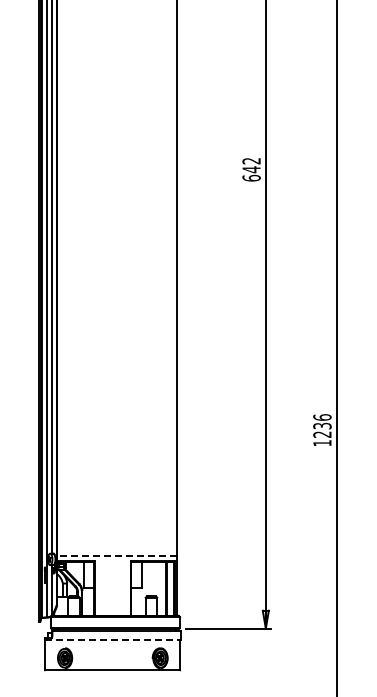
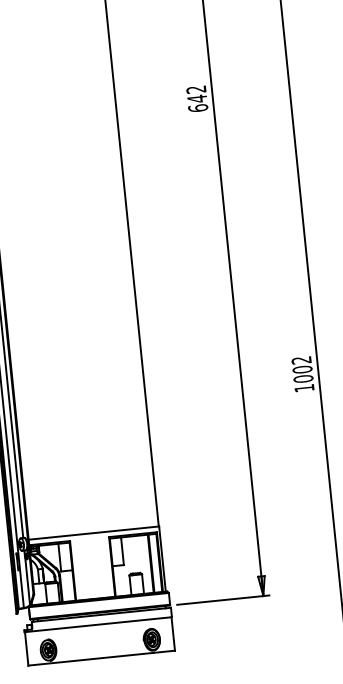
text: (322, 425) -> (302, 369), 1236 -> 1002
line: (116, 555) -> (93, 532), dashed -> solid
line: (112, 639) -> (98, 624), dashed -> solid

